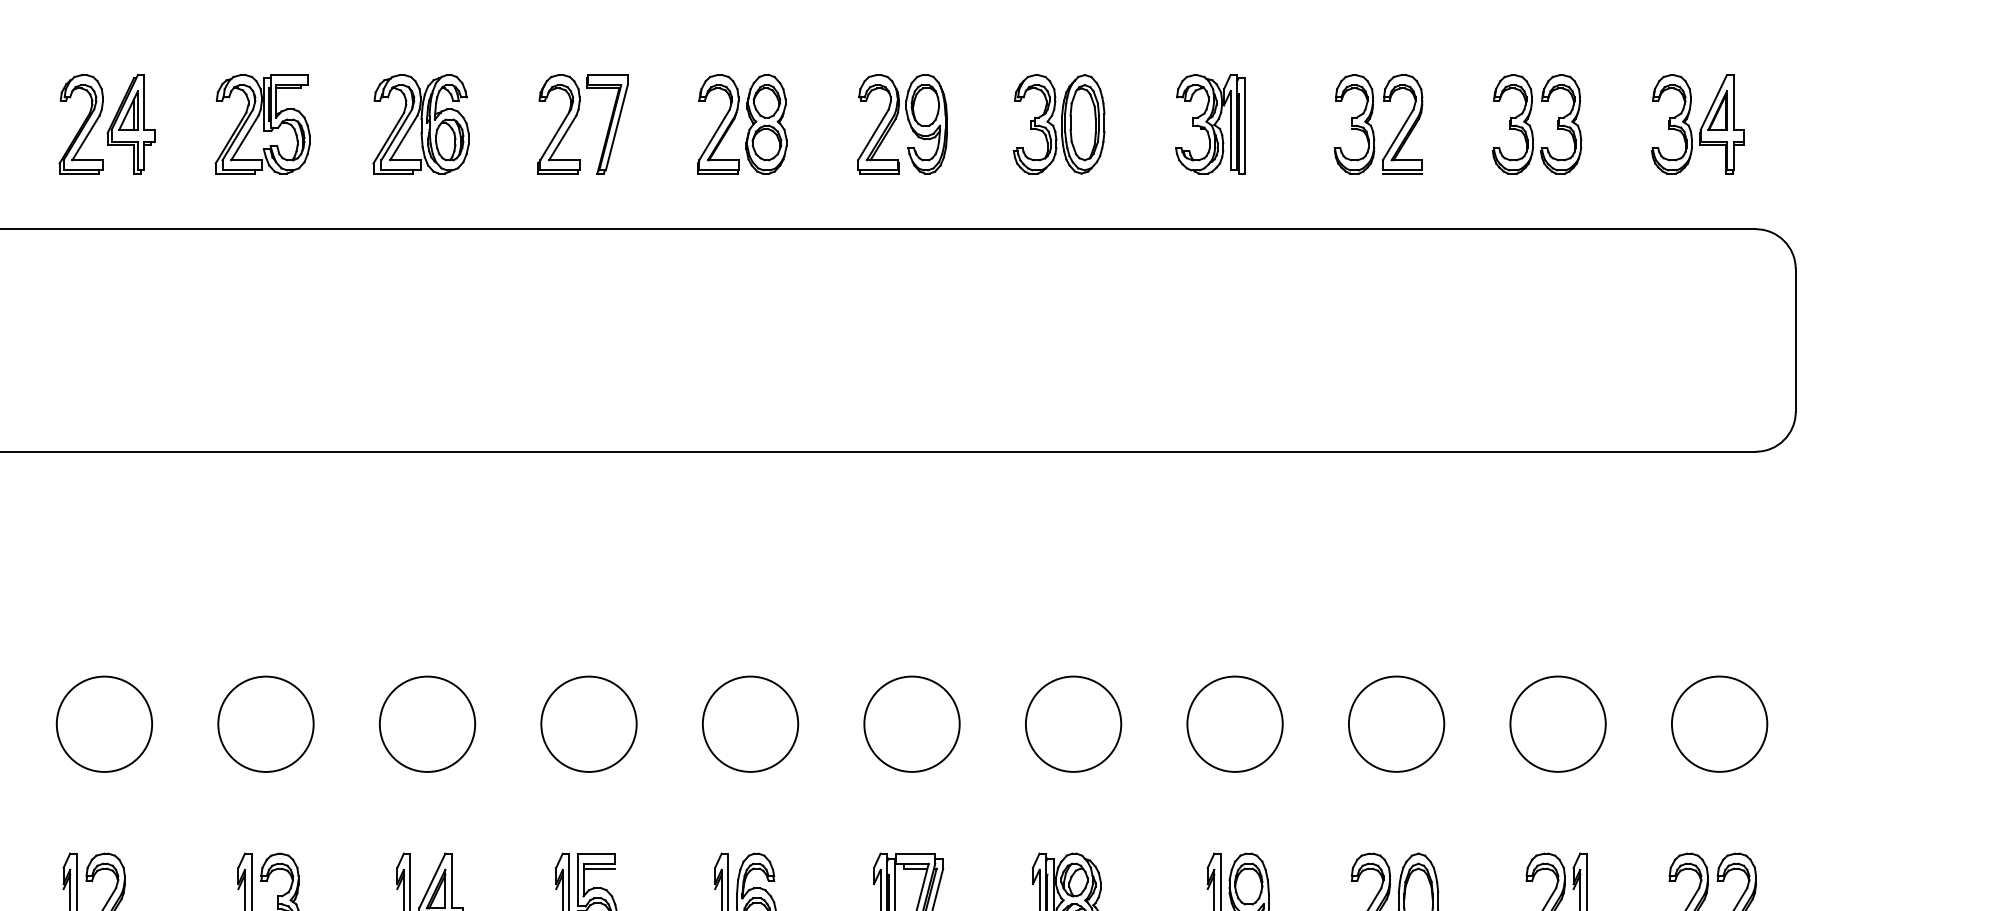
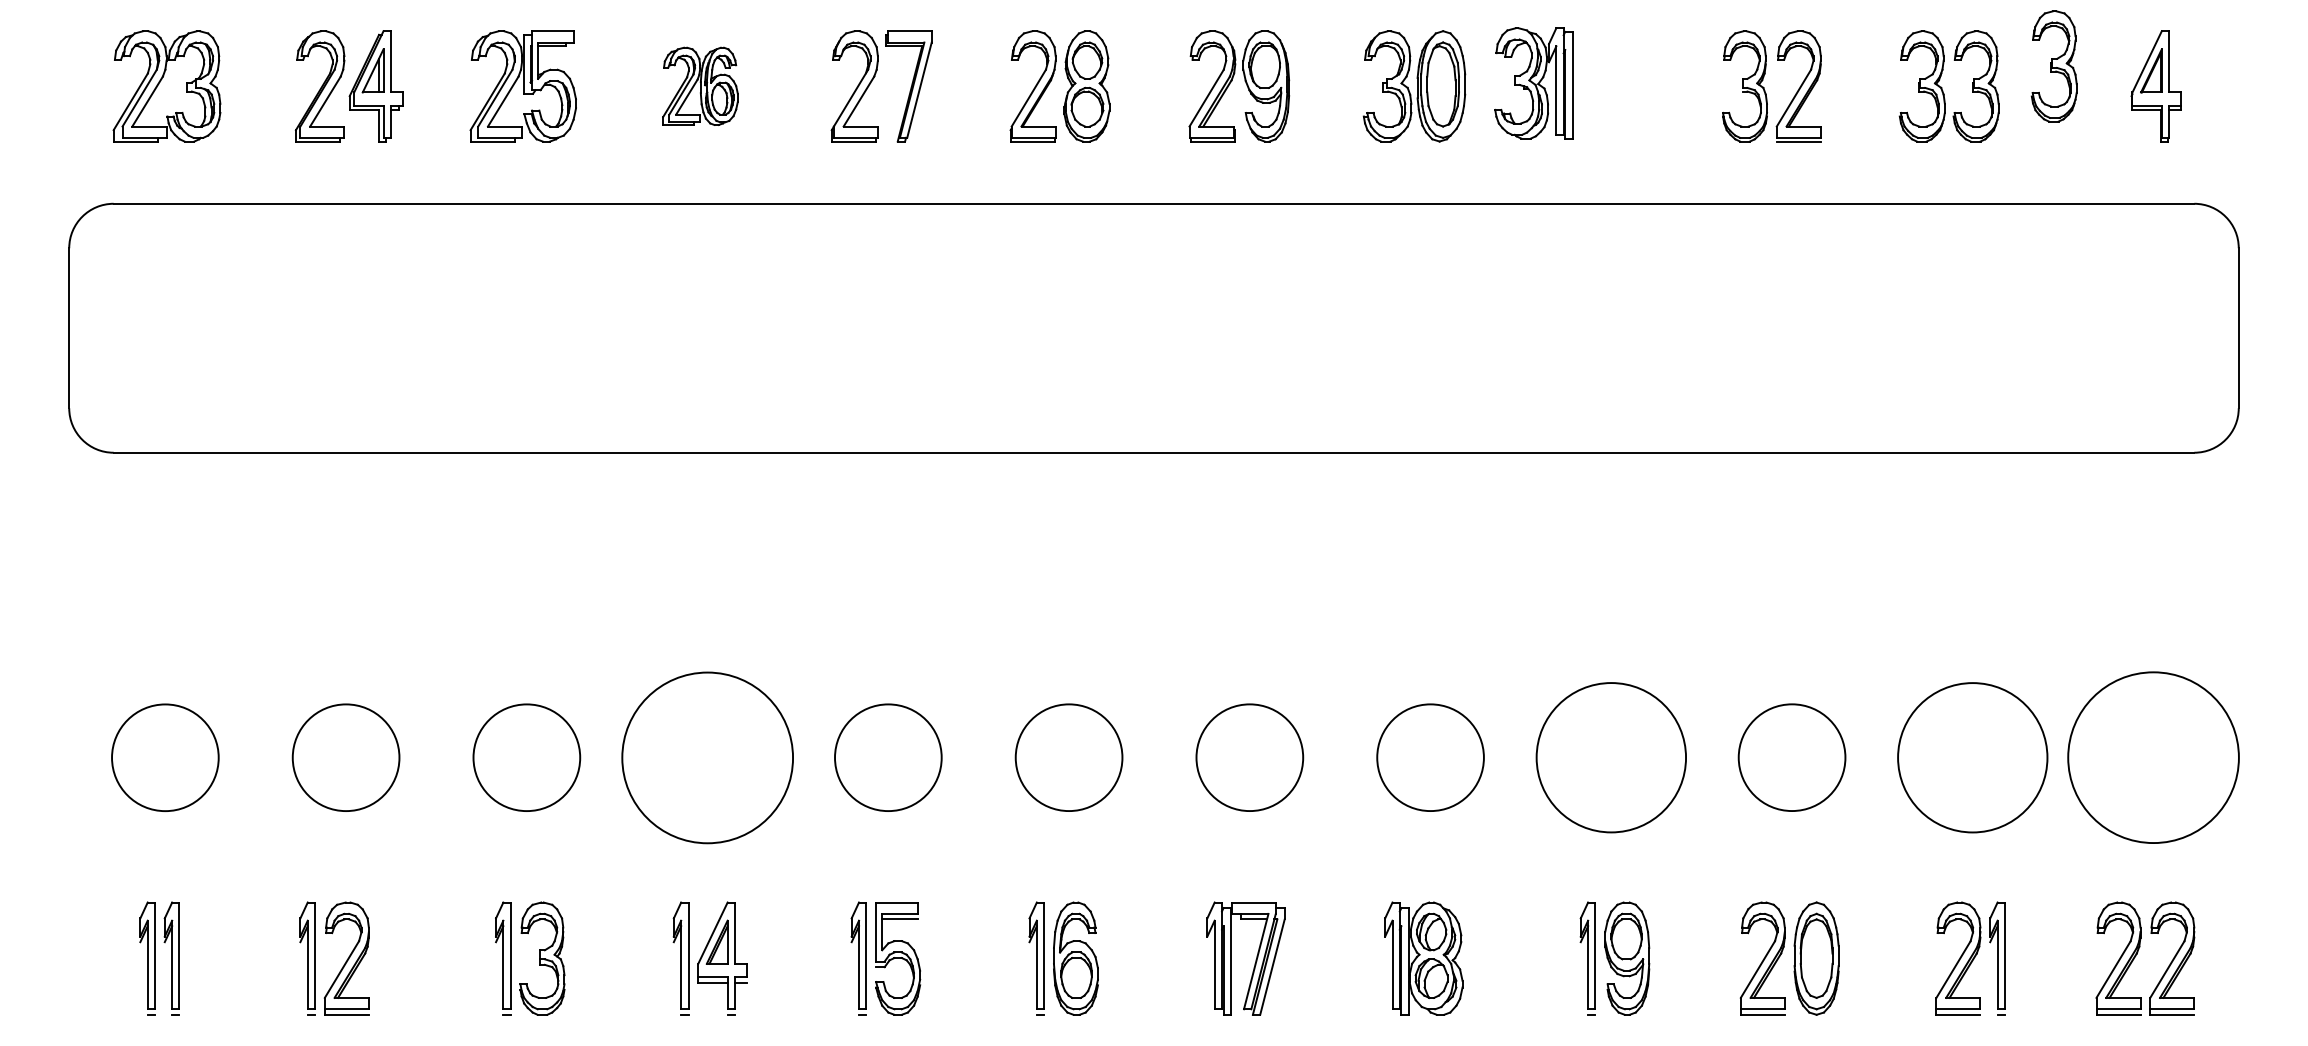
part: (421, 124) -> (700, 86), size x0.7
part: (1210, 124) -> (1533, 83), moved
part: (1671, 124) -> (2053, 66), moved
circle: (427, 724) -> (707, 757), size x1.6
circle: (1234, 724) -> (1610, 757), size x1.4
circle: (1557, 724) -> (1972, 757), size x1.4
circle: (1719, 724) -> (2153, 757), size x1.6

